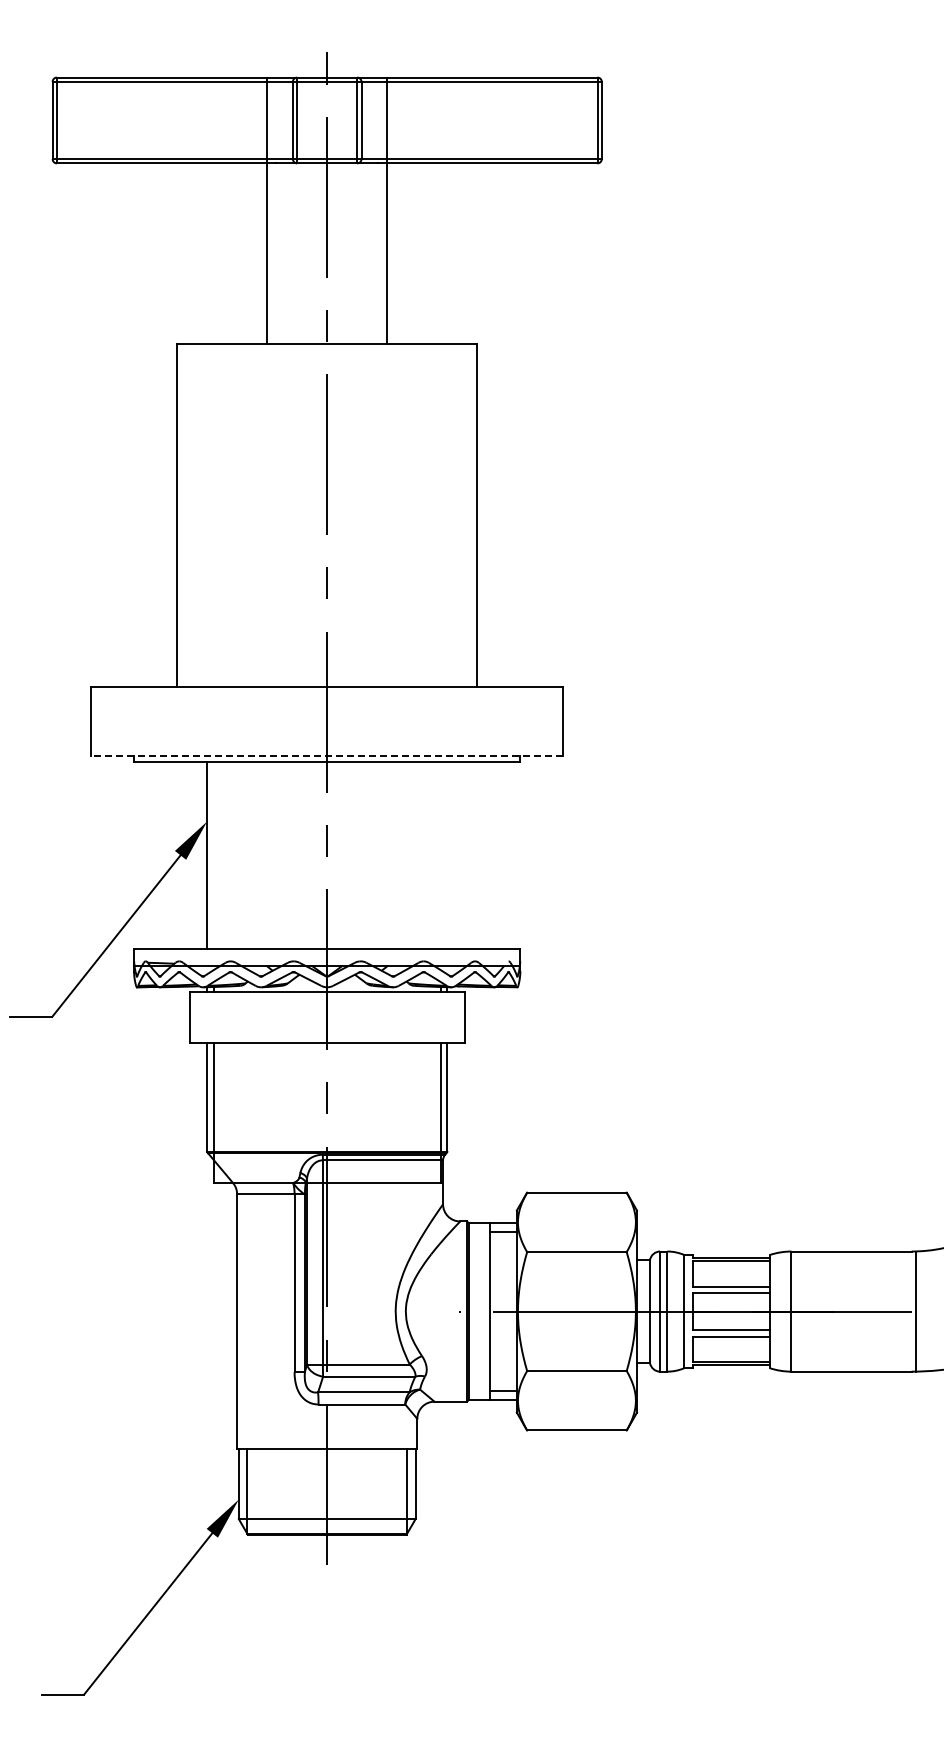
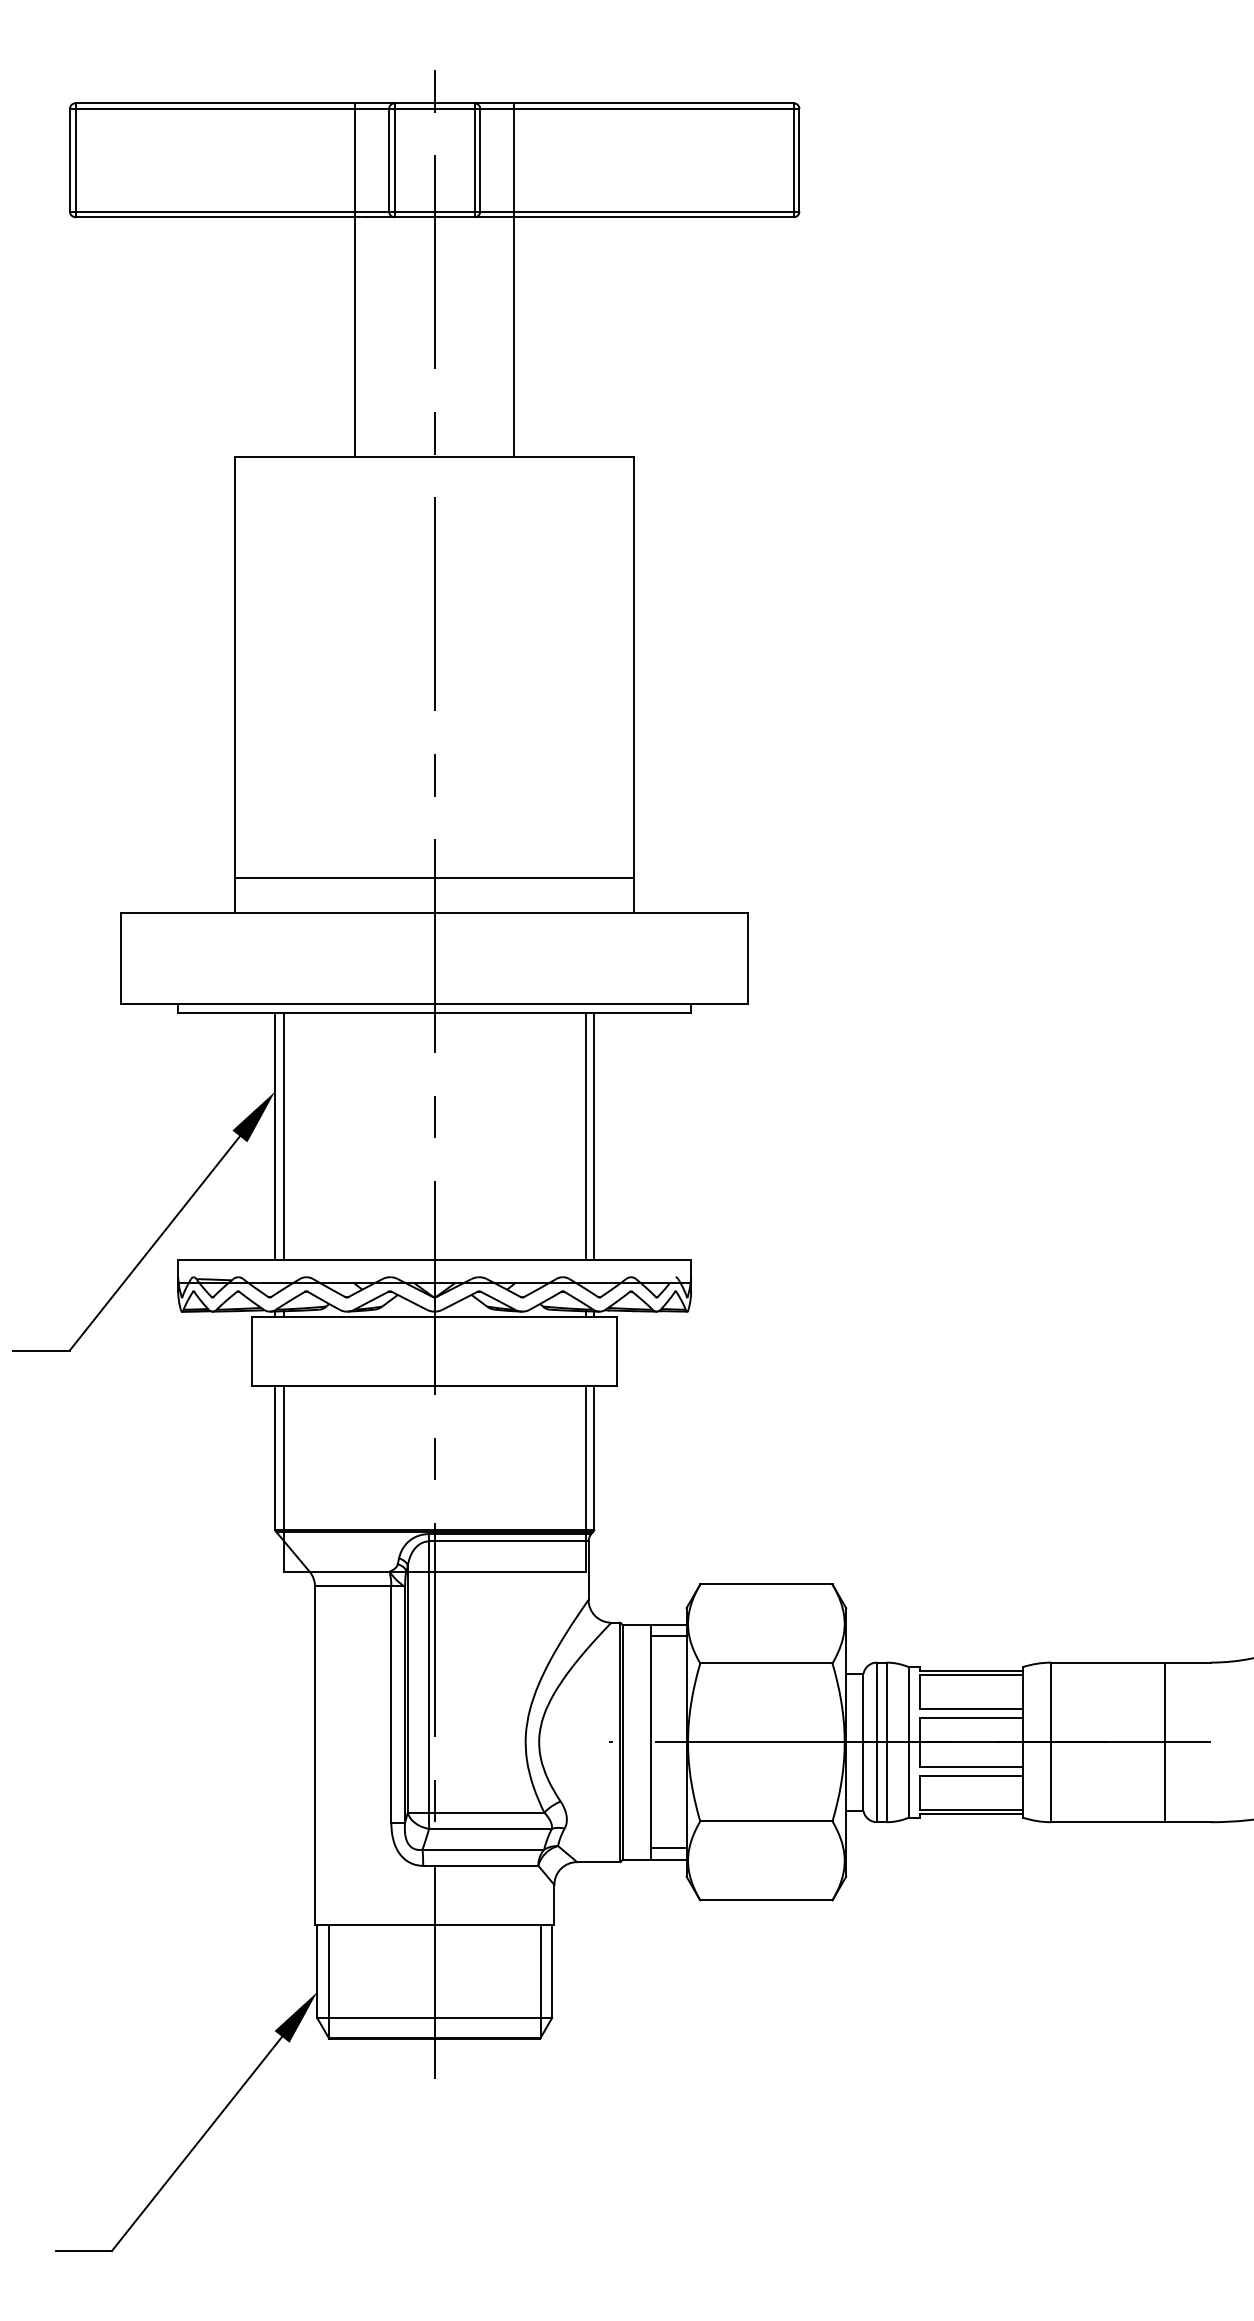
line: (327, 661) -> (435, 878), added
line: (327, 755) -> (435, 1003), dashed -> solid
line: (213, 855) -> (283, 1136), added
line: (440, 855) -> (585, 1136), added
line: (447, 855) -> (594, 1136), added
line: (916, 1311) -> (1165, 1742), moved

